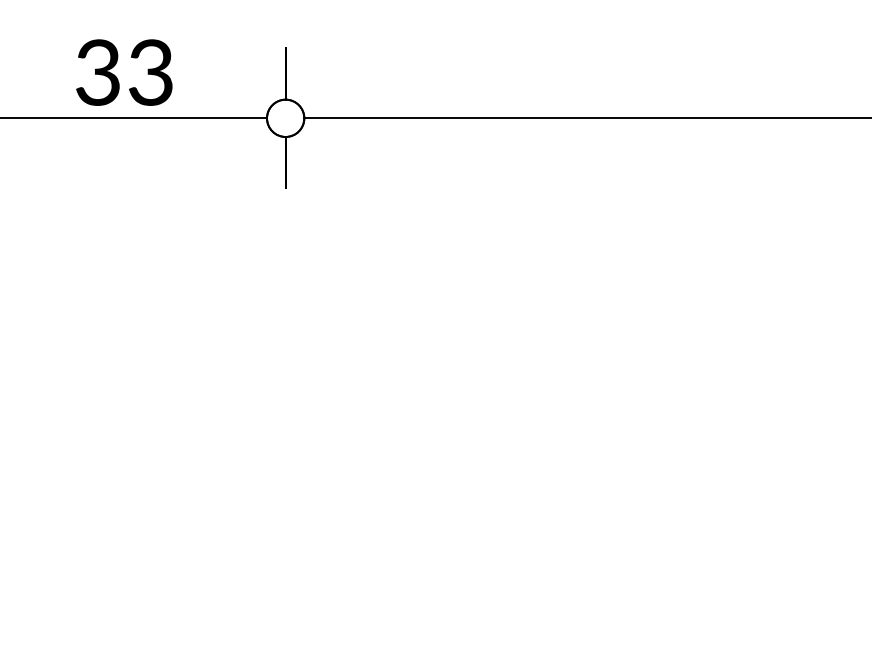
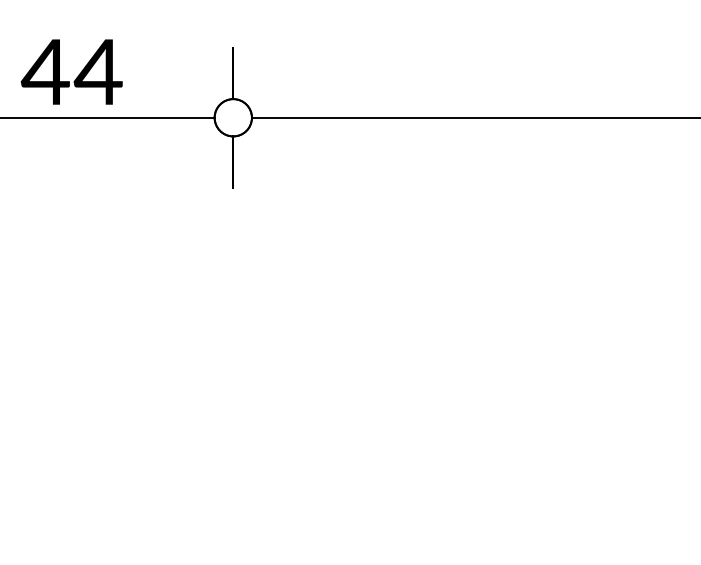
text: (124, 72) -> (72, 71), 33 -> 44

